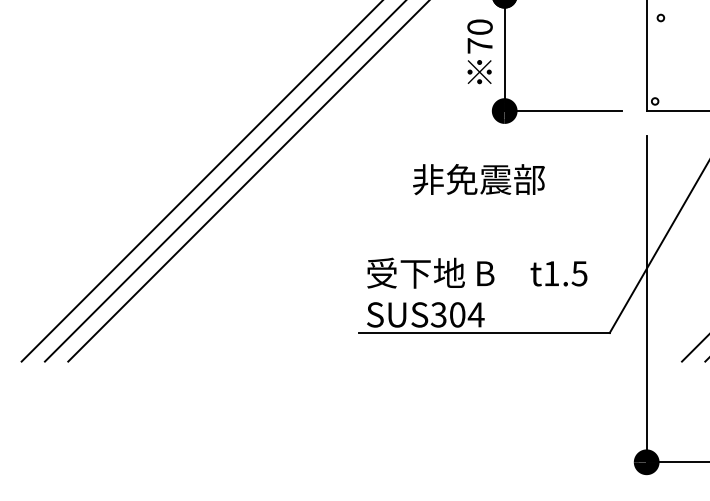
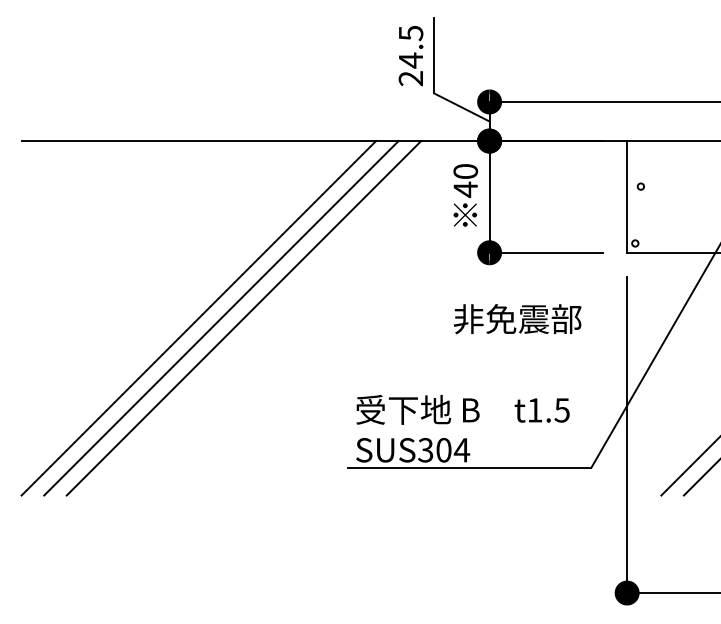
circle: (660, 17) -> (640, 186), moved
text: (479, 45) -> (465, 189), 70 -> 40
text: (478, 179) -> (517, 319), moved

